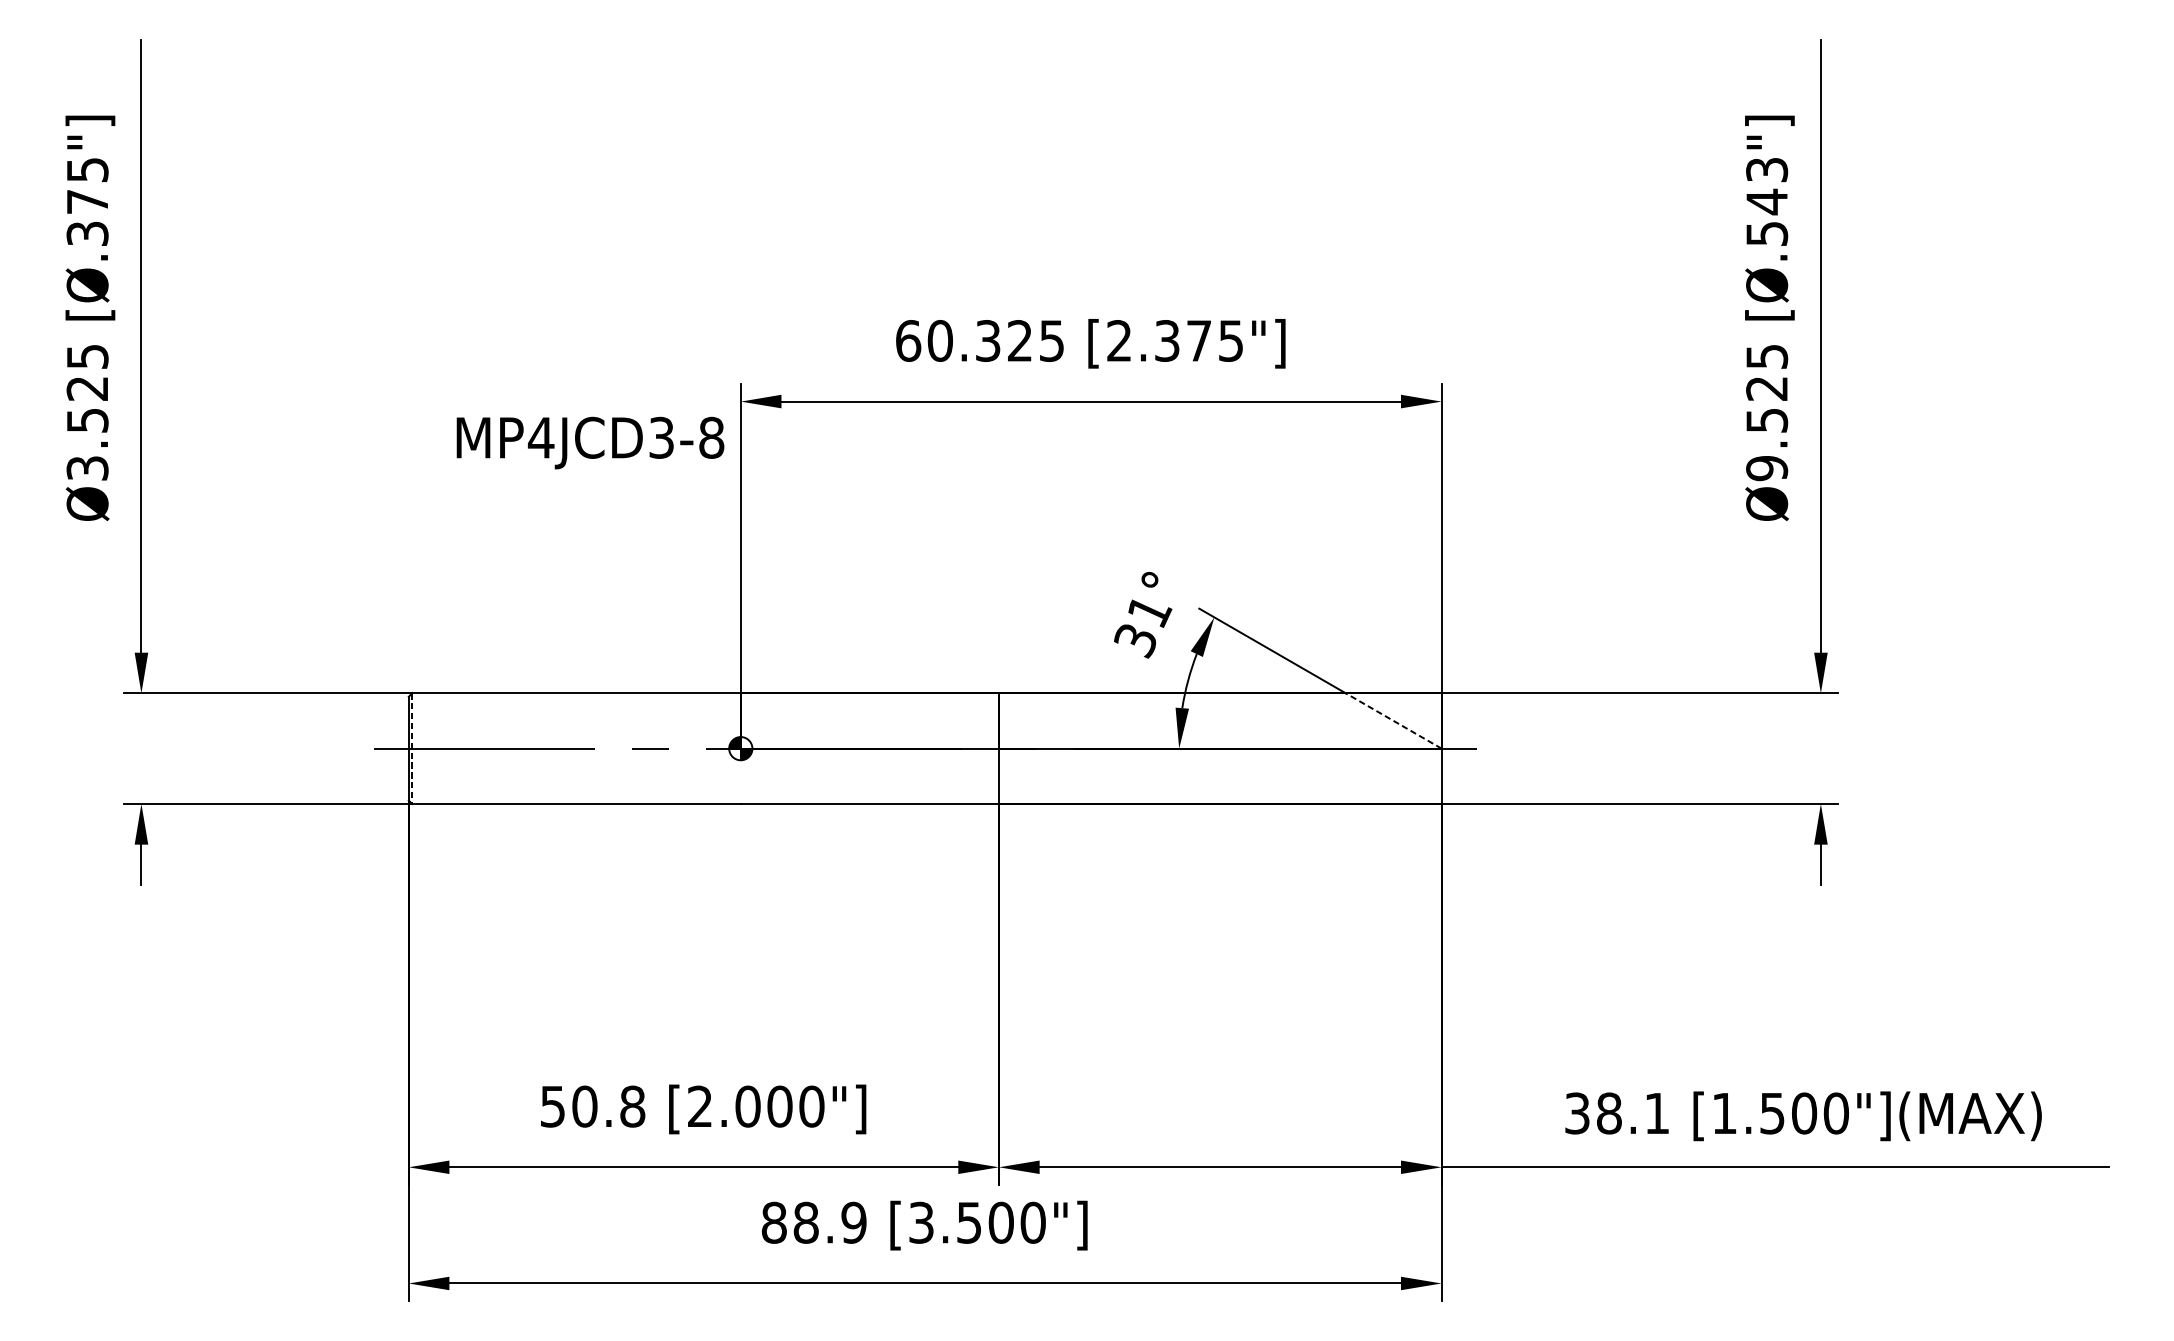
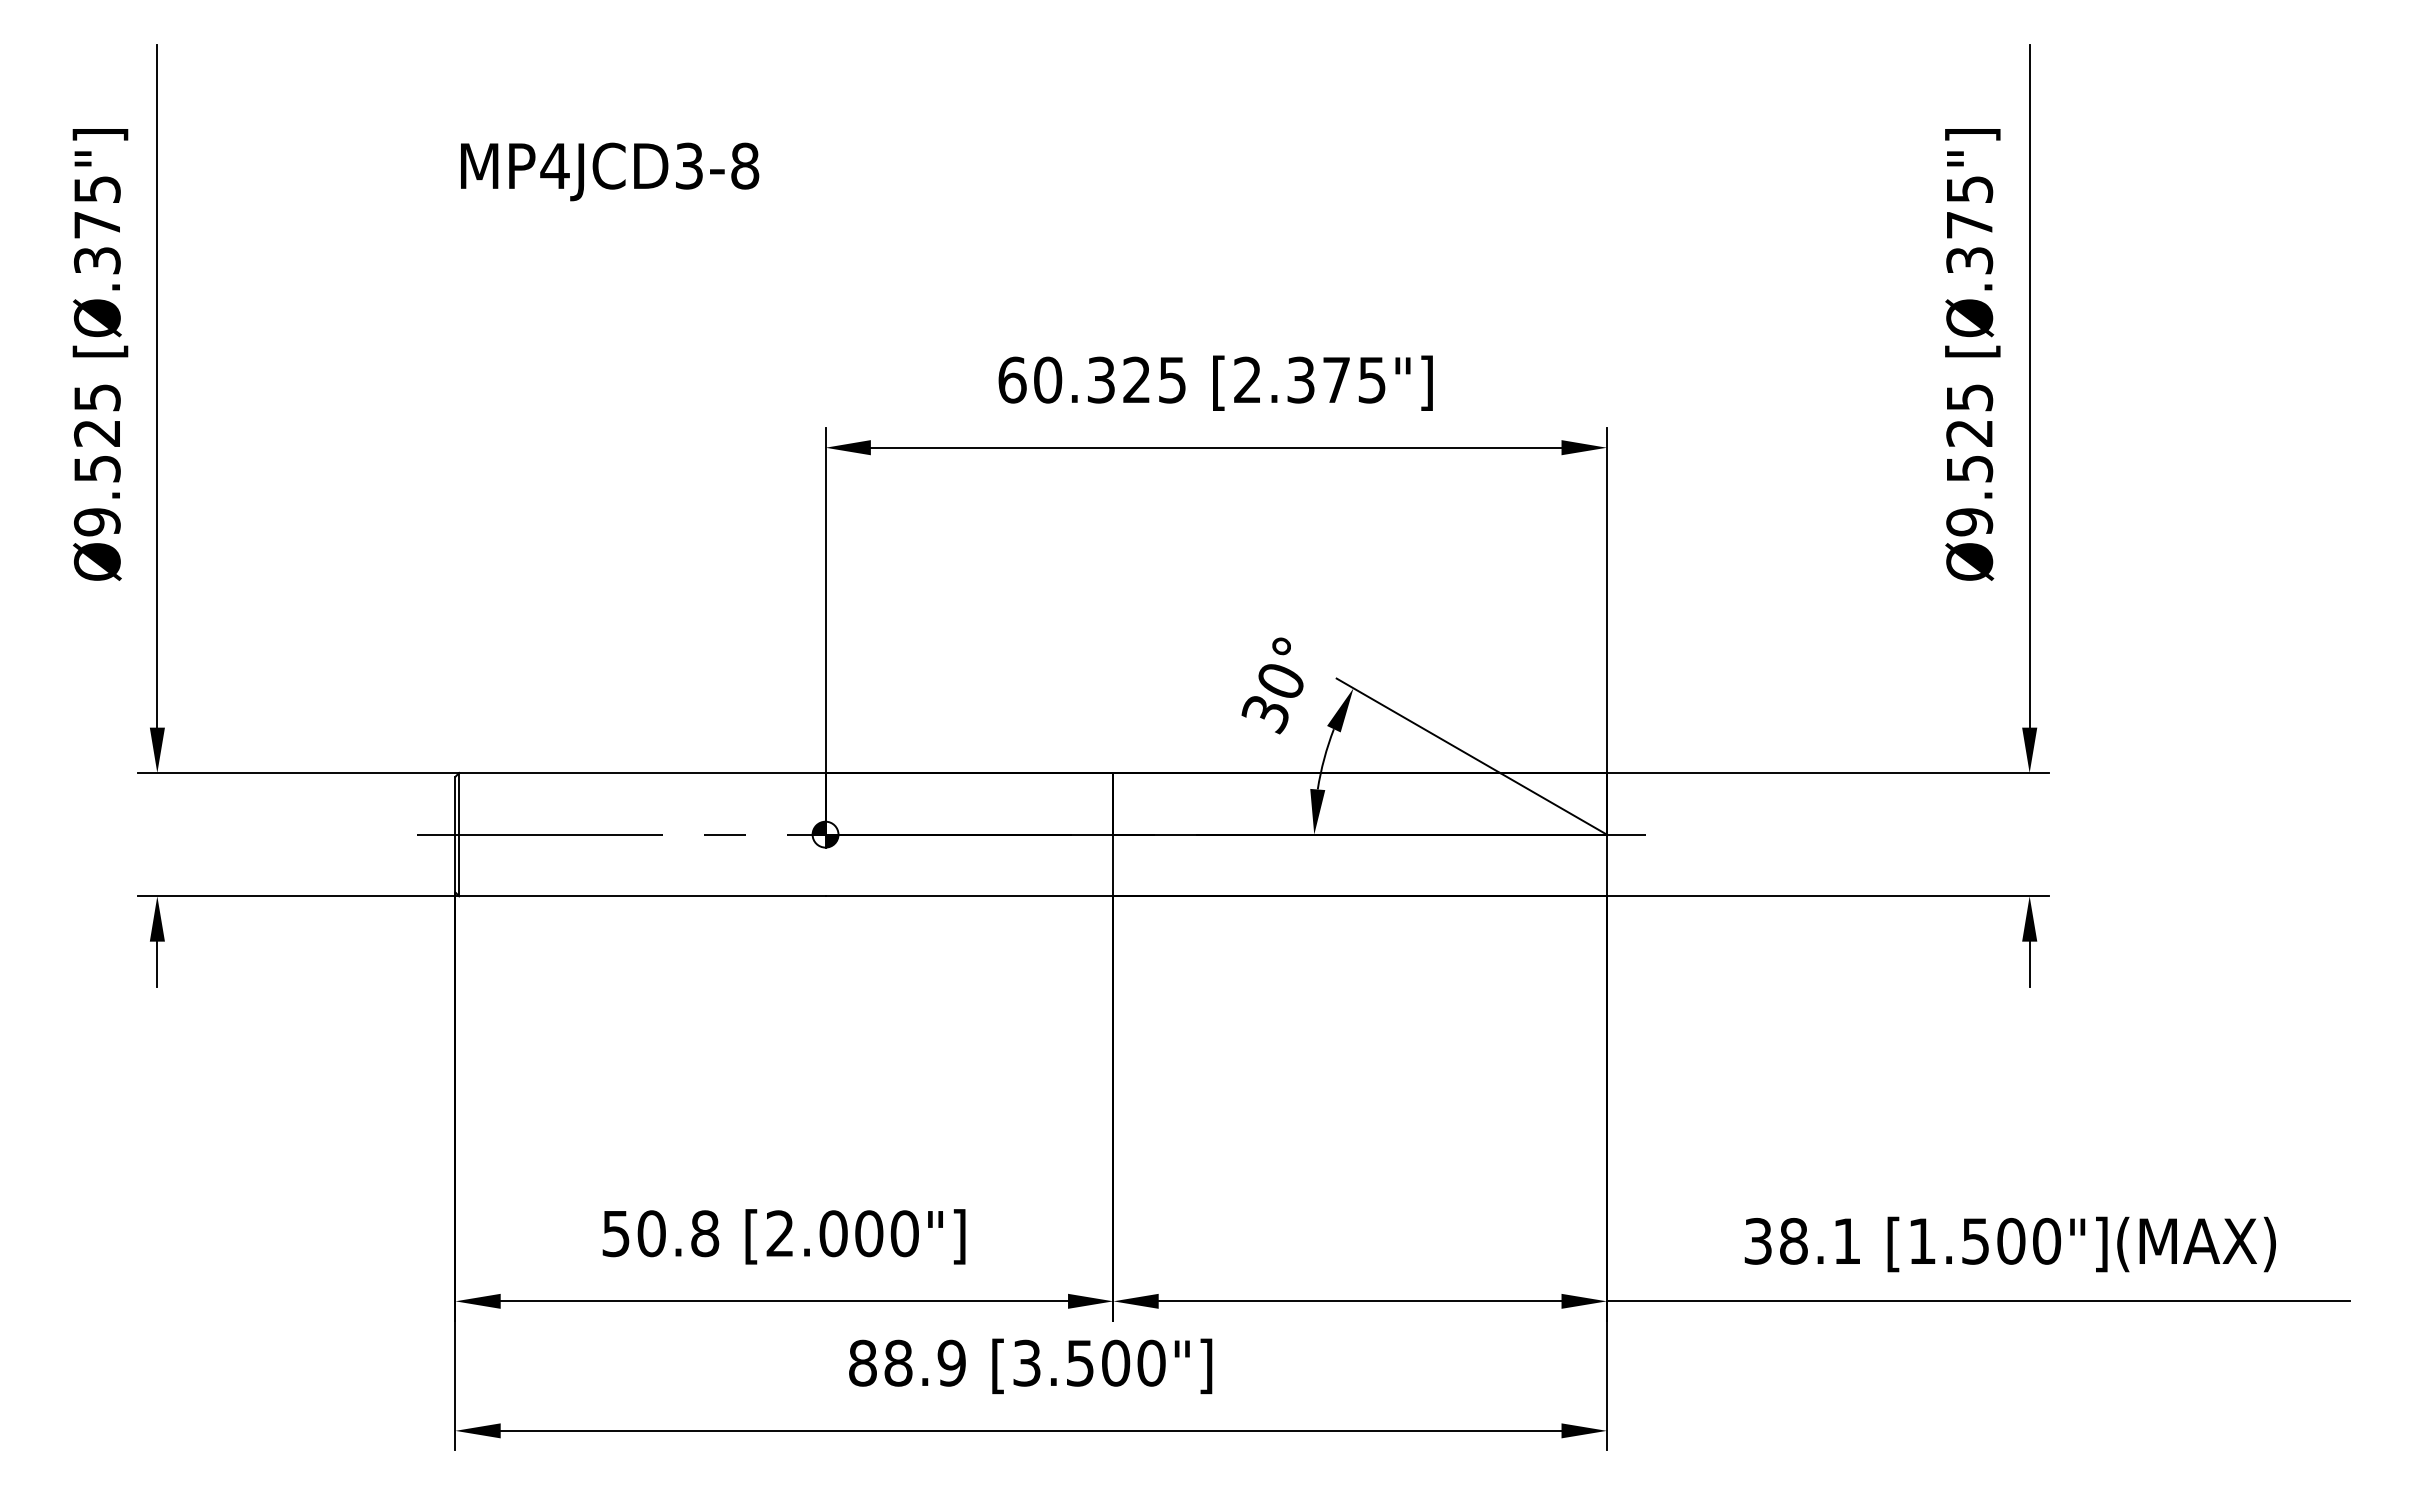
text: (1766, 201) -> (1969, 224), [Ø.543"] -> [Ø.375"]
text: (590, 442) -> (610, 171), moved
text: (87, 468) -> (97, 522), Ø3.525 -> Ø9.525
text: (1149, 611) -> (1281, 681), 31° -> 30°
line: (1393, 720) -> (1553, 803), dashed -> solid
line: (412, 748) -> (459, 834), dashed -> solid

